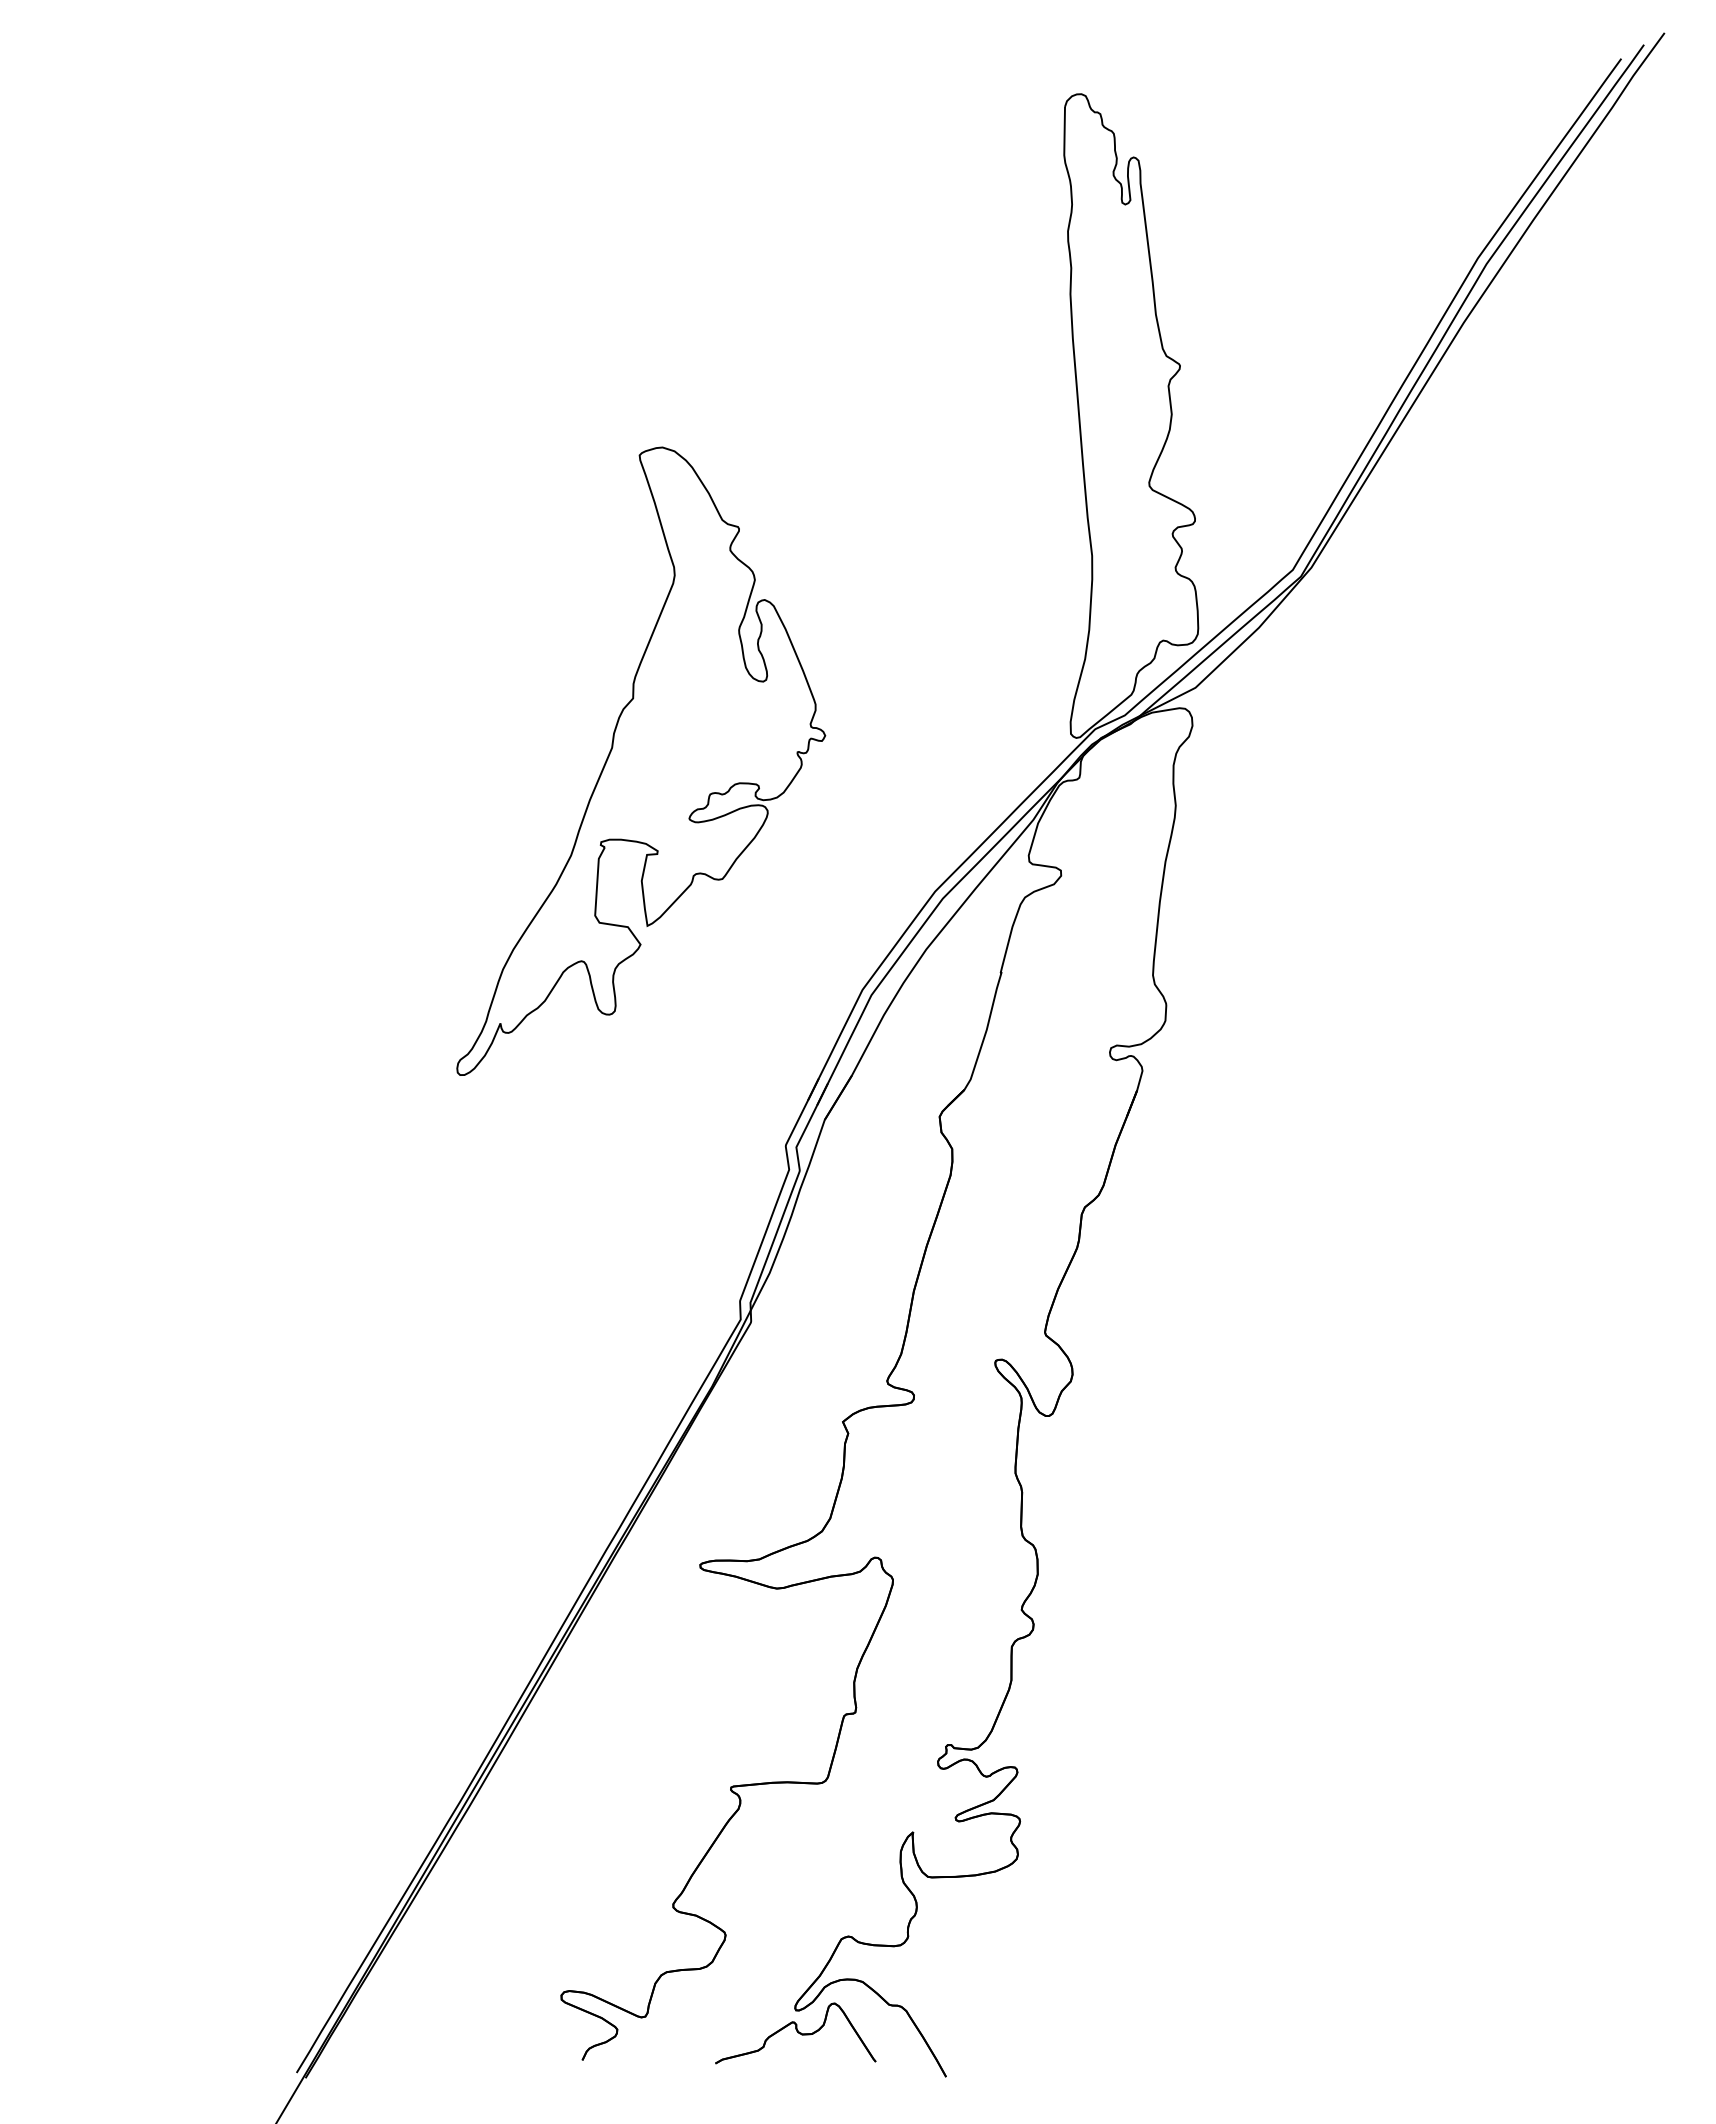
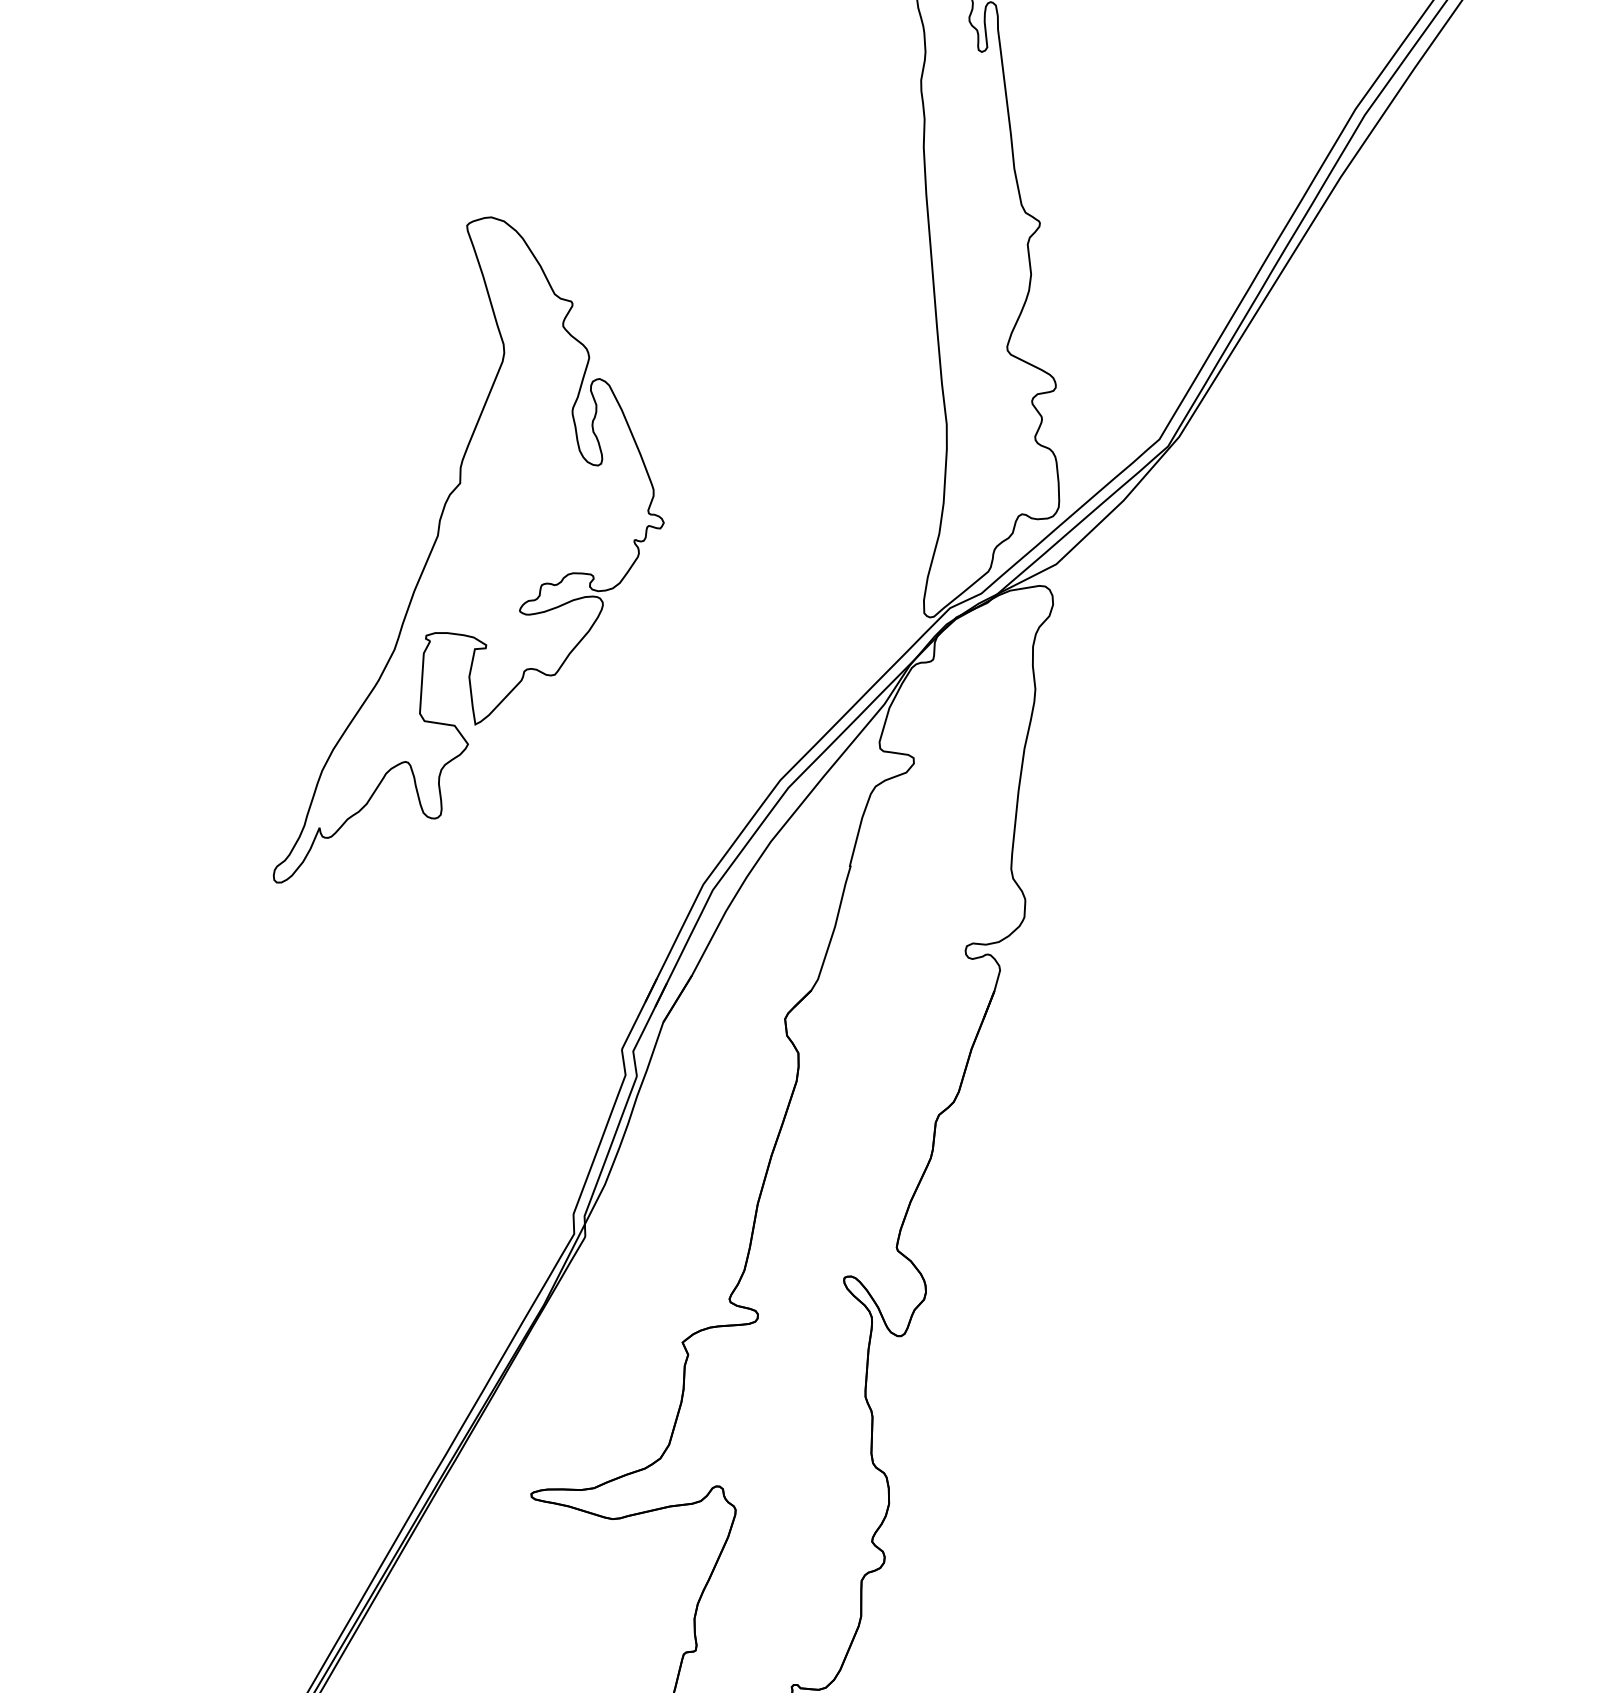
part: (641, 760) -> (469, 549), moved

